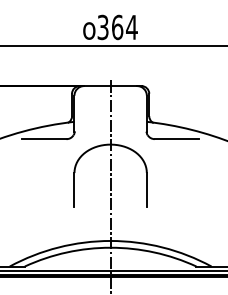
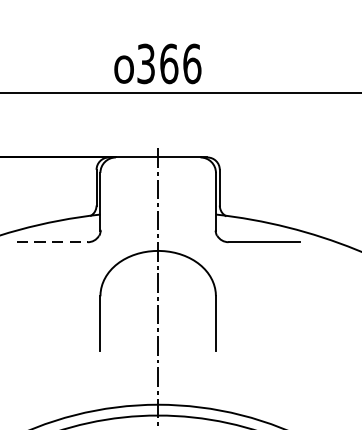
text: (131, 27) -> (191, 63), 364 -> 366
line: (44, 139) -> (52, 242), solid -> dashed

